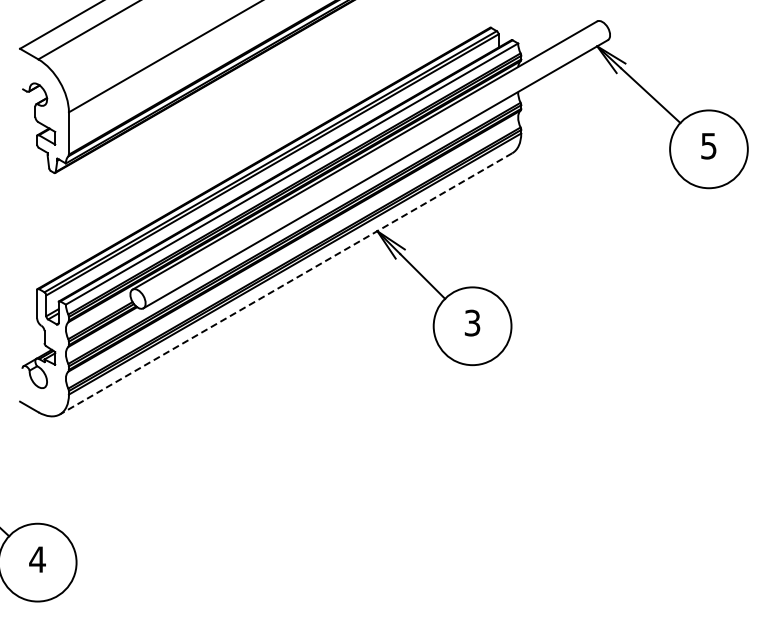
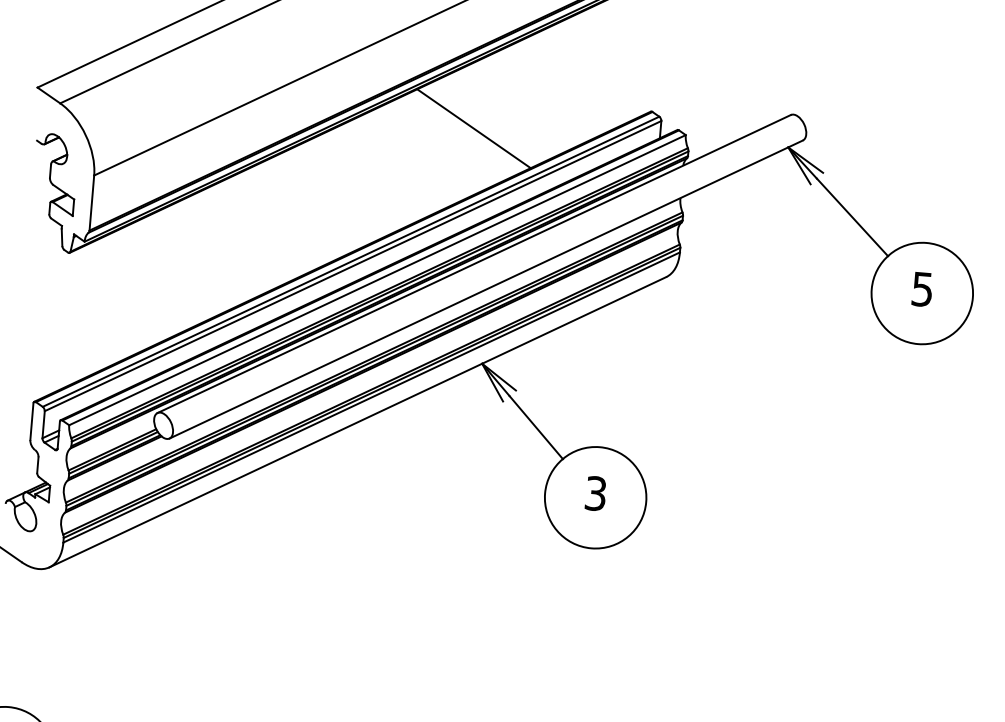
line: (355, 51) -> (473, 127), added
line: (285, 284) -> (356, 423), dashed -> solid

